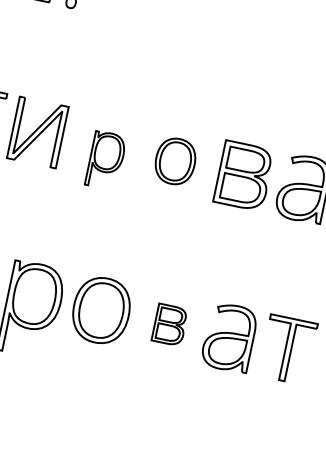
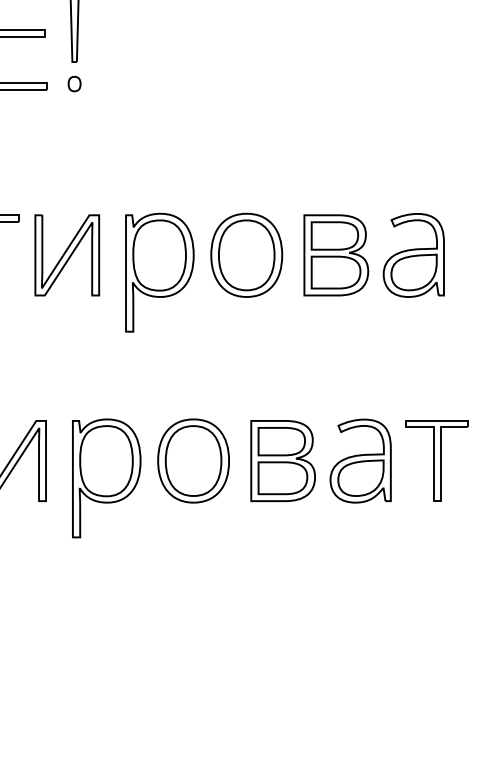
part: (105, 160) -> (159, 272), size x1.67
part: (175, 160) -> (246, 254), size x1.43
part: (169, 324) -> (282, 460), size x1.67

